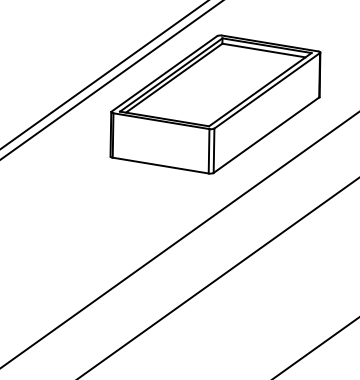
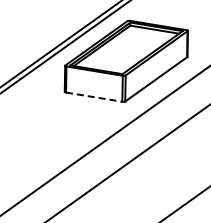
line: (161, 166) -> (94, 97), solid -> dashed

